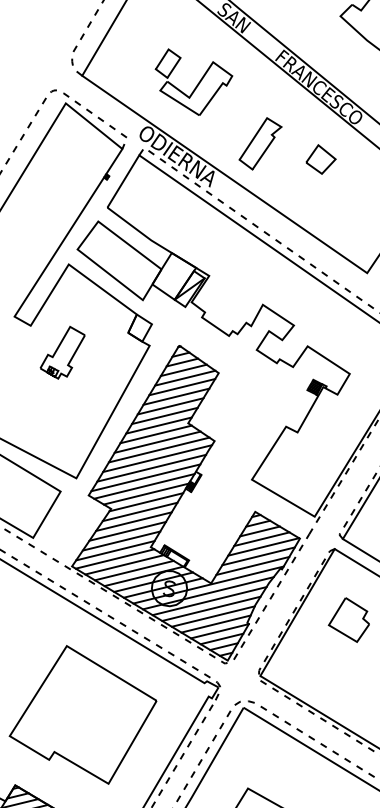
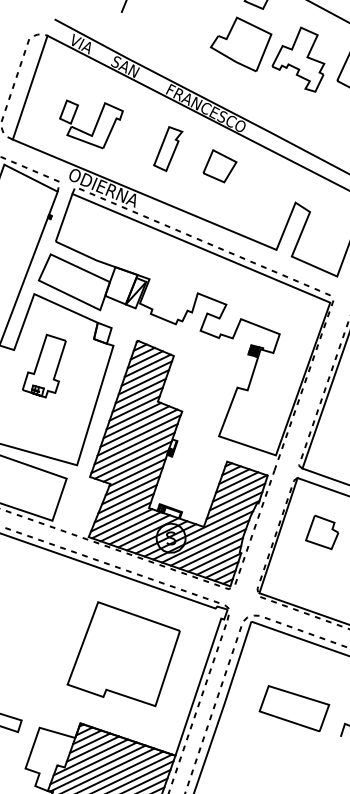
part: (191, 84) -> (91, 124), moved
part: (260, 143) -> (168, 148), moved
part: (320, 159) -> (219, 166), size x1.43
part: (62, 351) -> (44, 365), size x1.43

